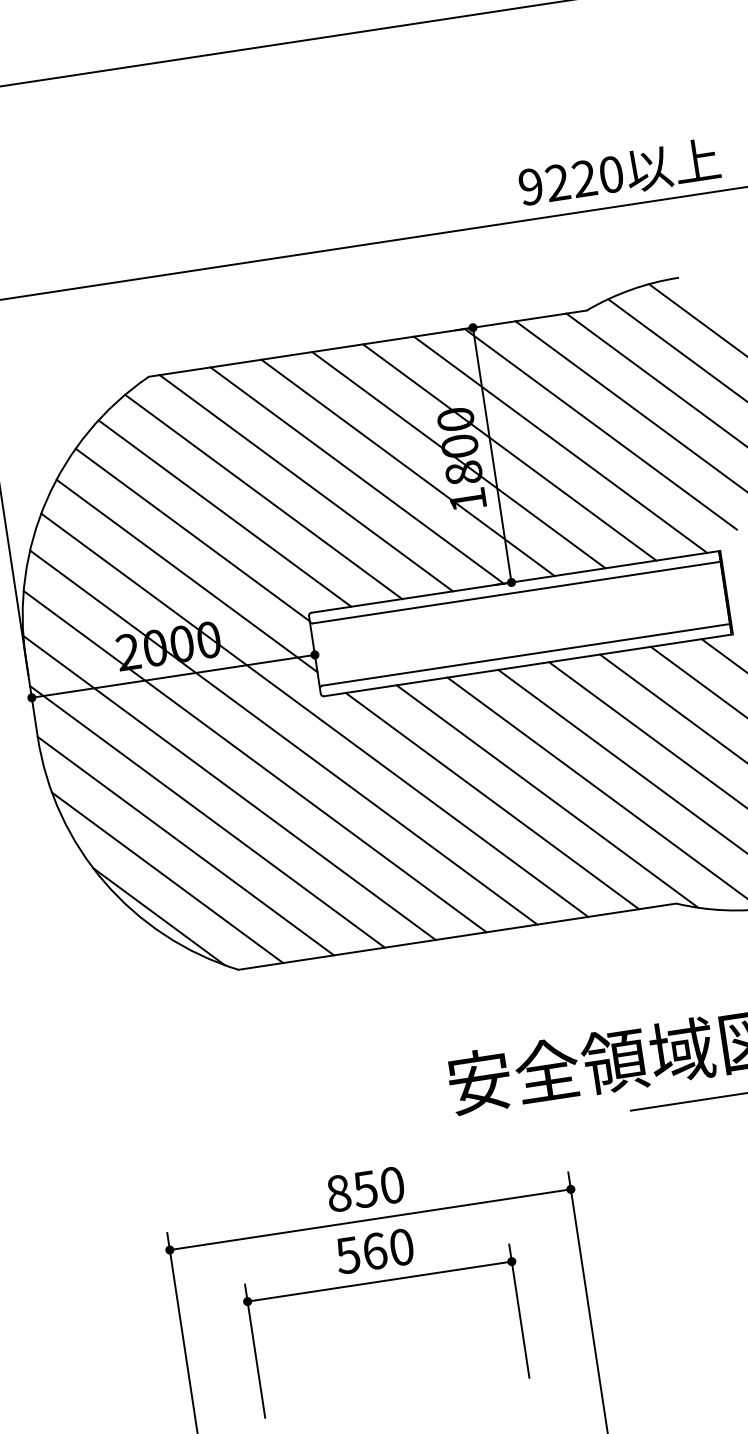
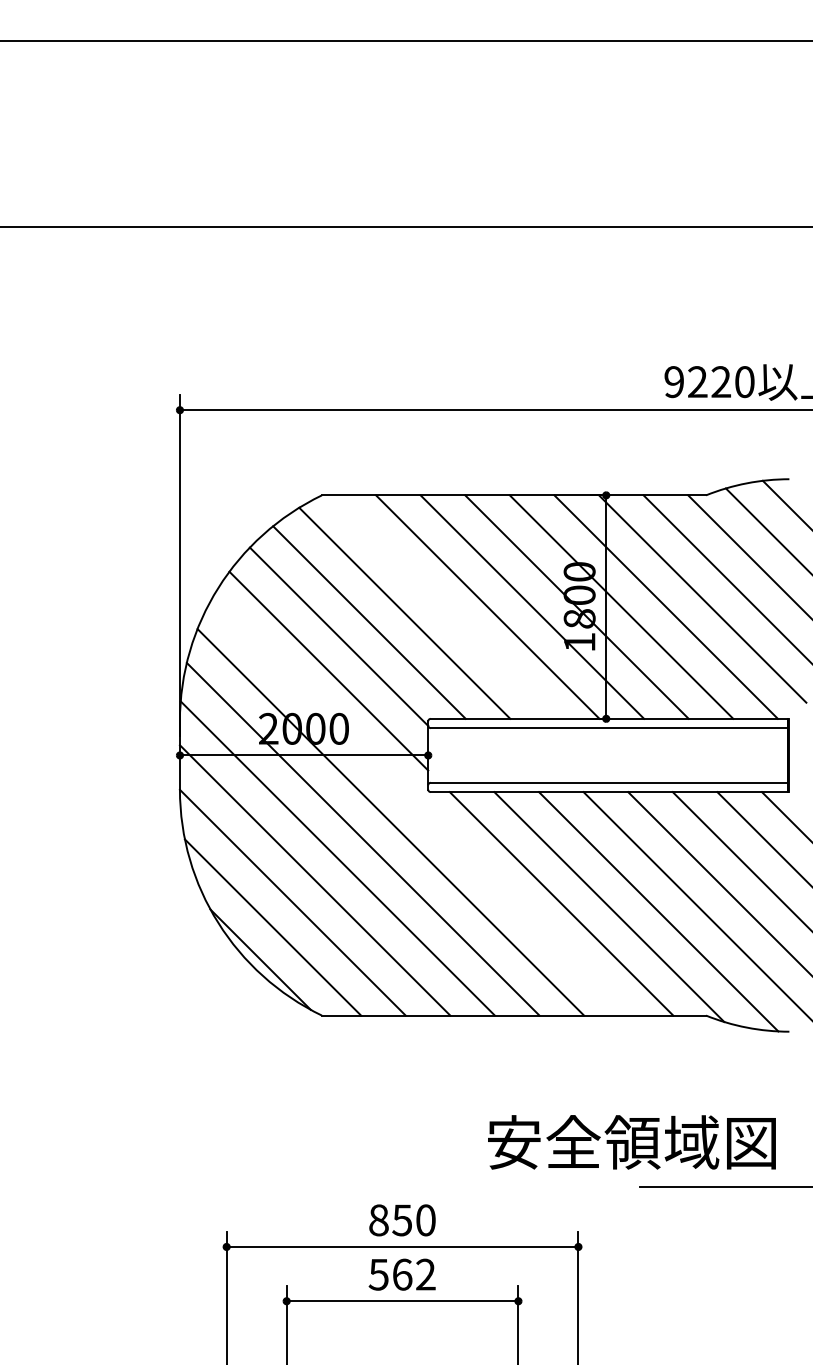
line: (305, 482) -> (442, 606), removed
line: (313, 714) -> (419, 806), removed
text: (401, 1247) -> (425, 1274), 560 -> 562

